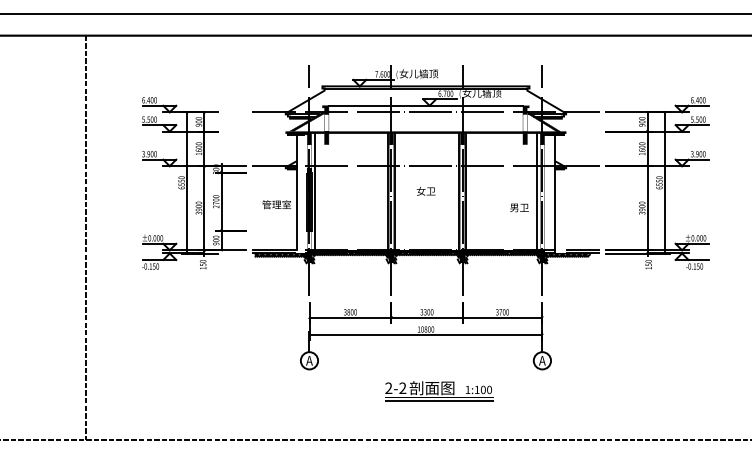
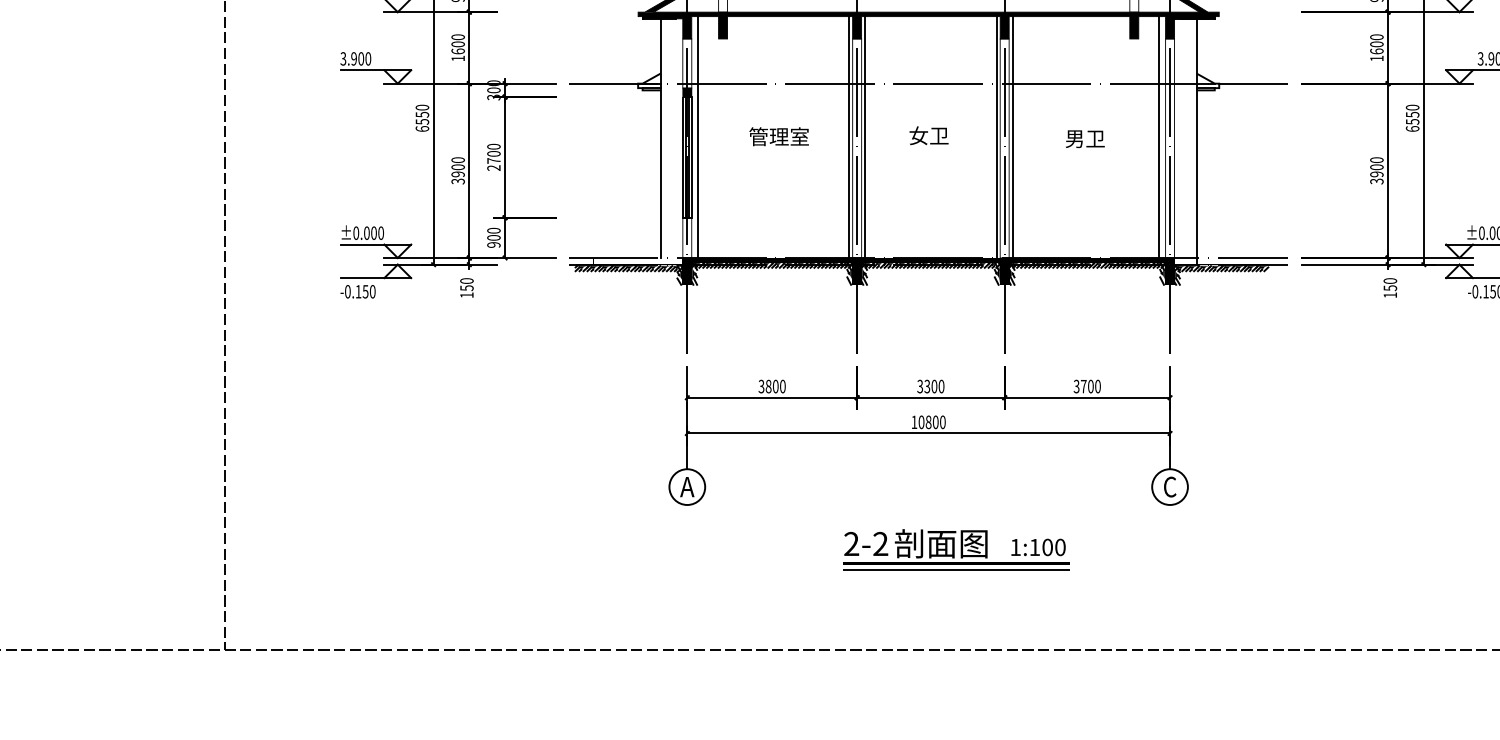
text: (276, 204) -> (778, 136), moved
text: (519, 207) -> (1085, 138), moved
text: (542, 360) -> (1170, 486), A -> C

